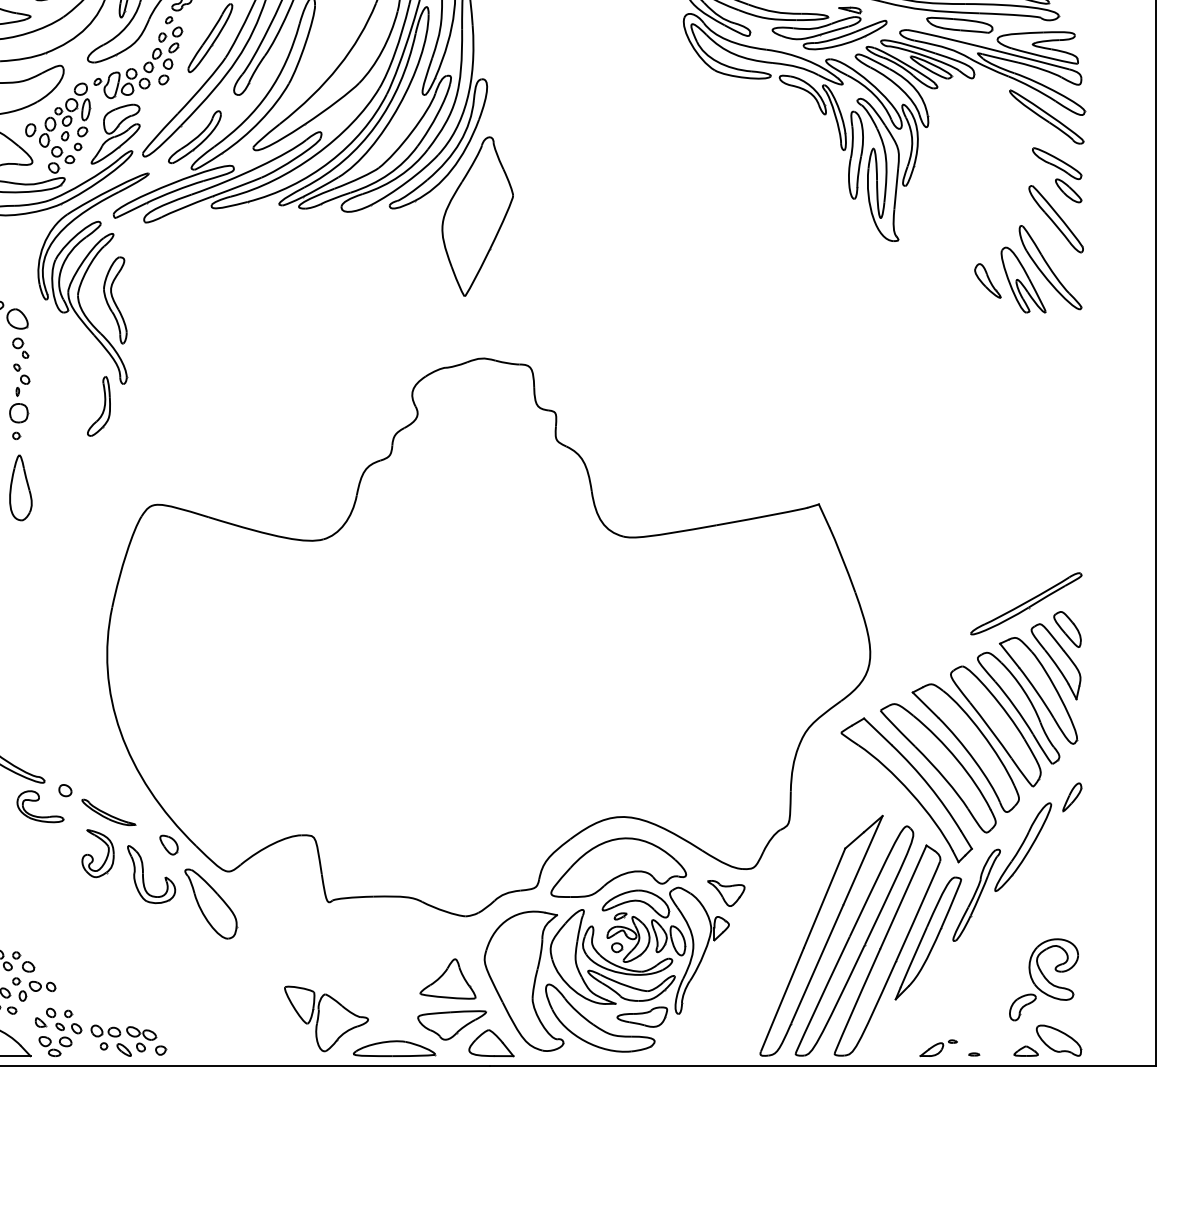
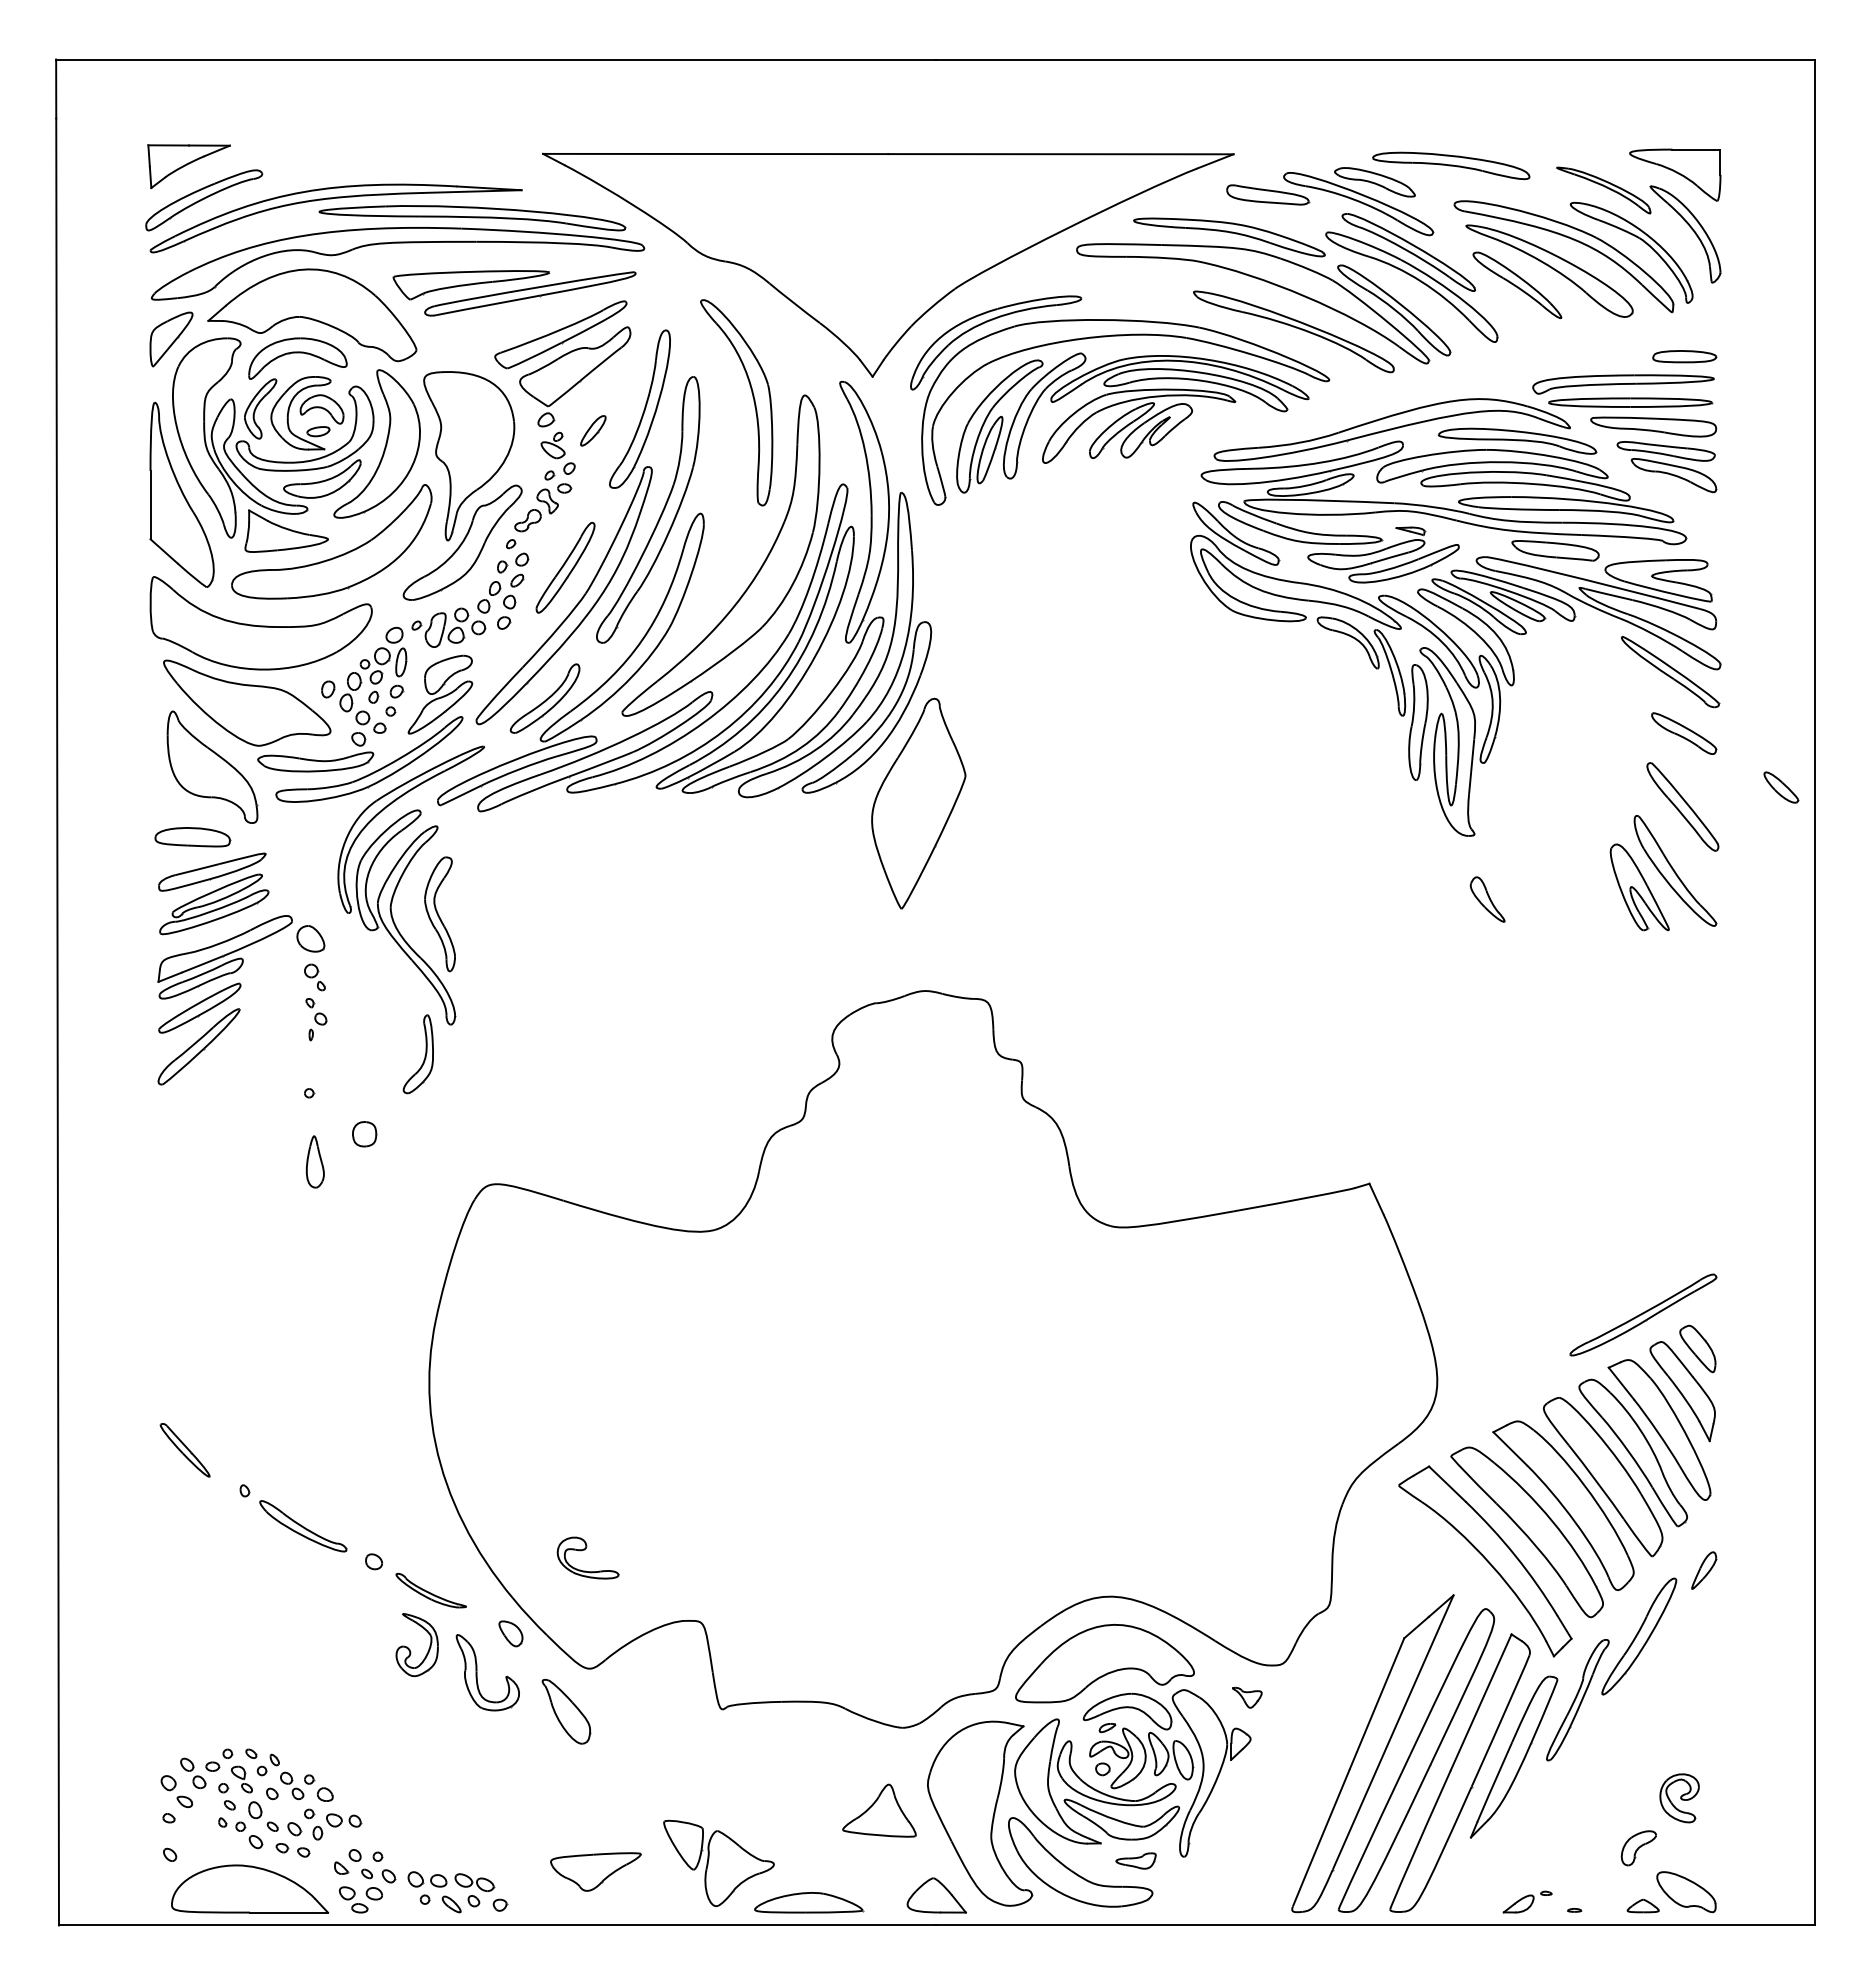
part: (1068, 190) -> (1781, 787), moved
part: (987, 280) -> (1487, 899), moved
part: (18, 413) -> (364, 1134), moved
part: (21, 487) -> (315, 1161), size x0.6
part: (37, 800) -> (584, 1550), moved
part: (726, 893) -> (1247, 1697), size x0.6
part: (211, 903) -> (566, 1711), size x0.7
part: (1053, 969) -> (1679, 1798), size x0.6
part: (641, 1016) -> (1135, 1860), size x0.6
part: (451, 1025) -> (595, 1871), moved

